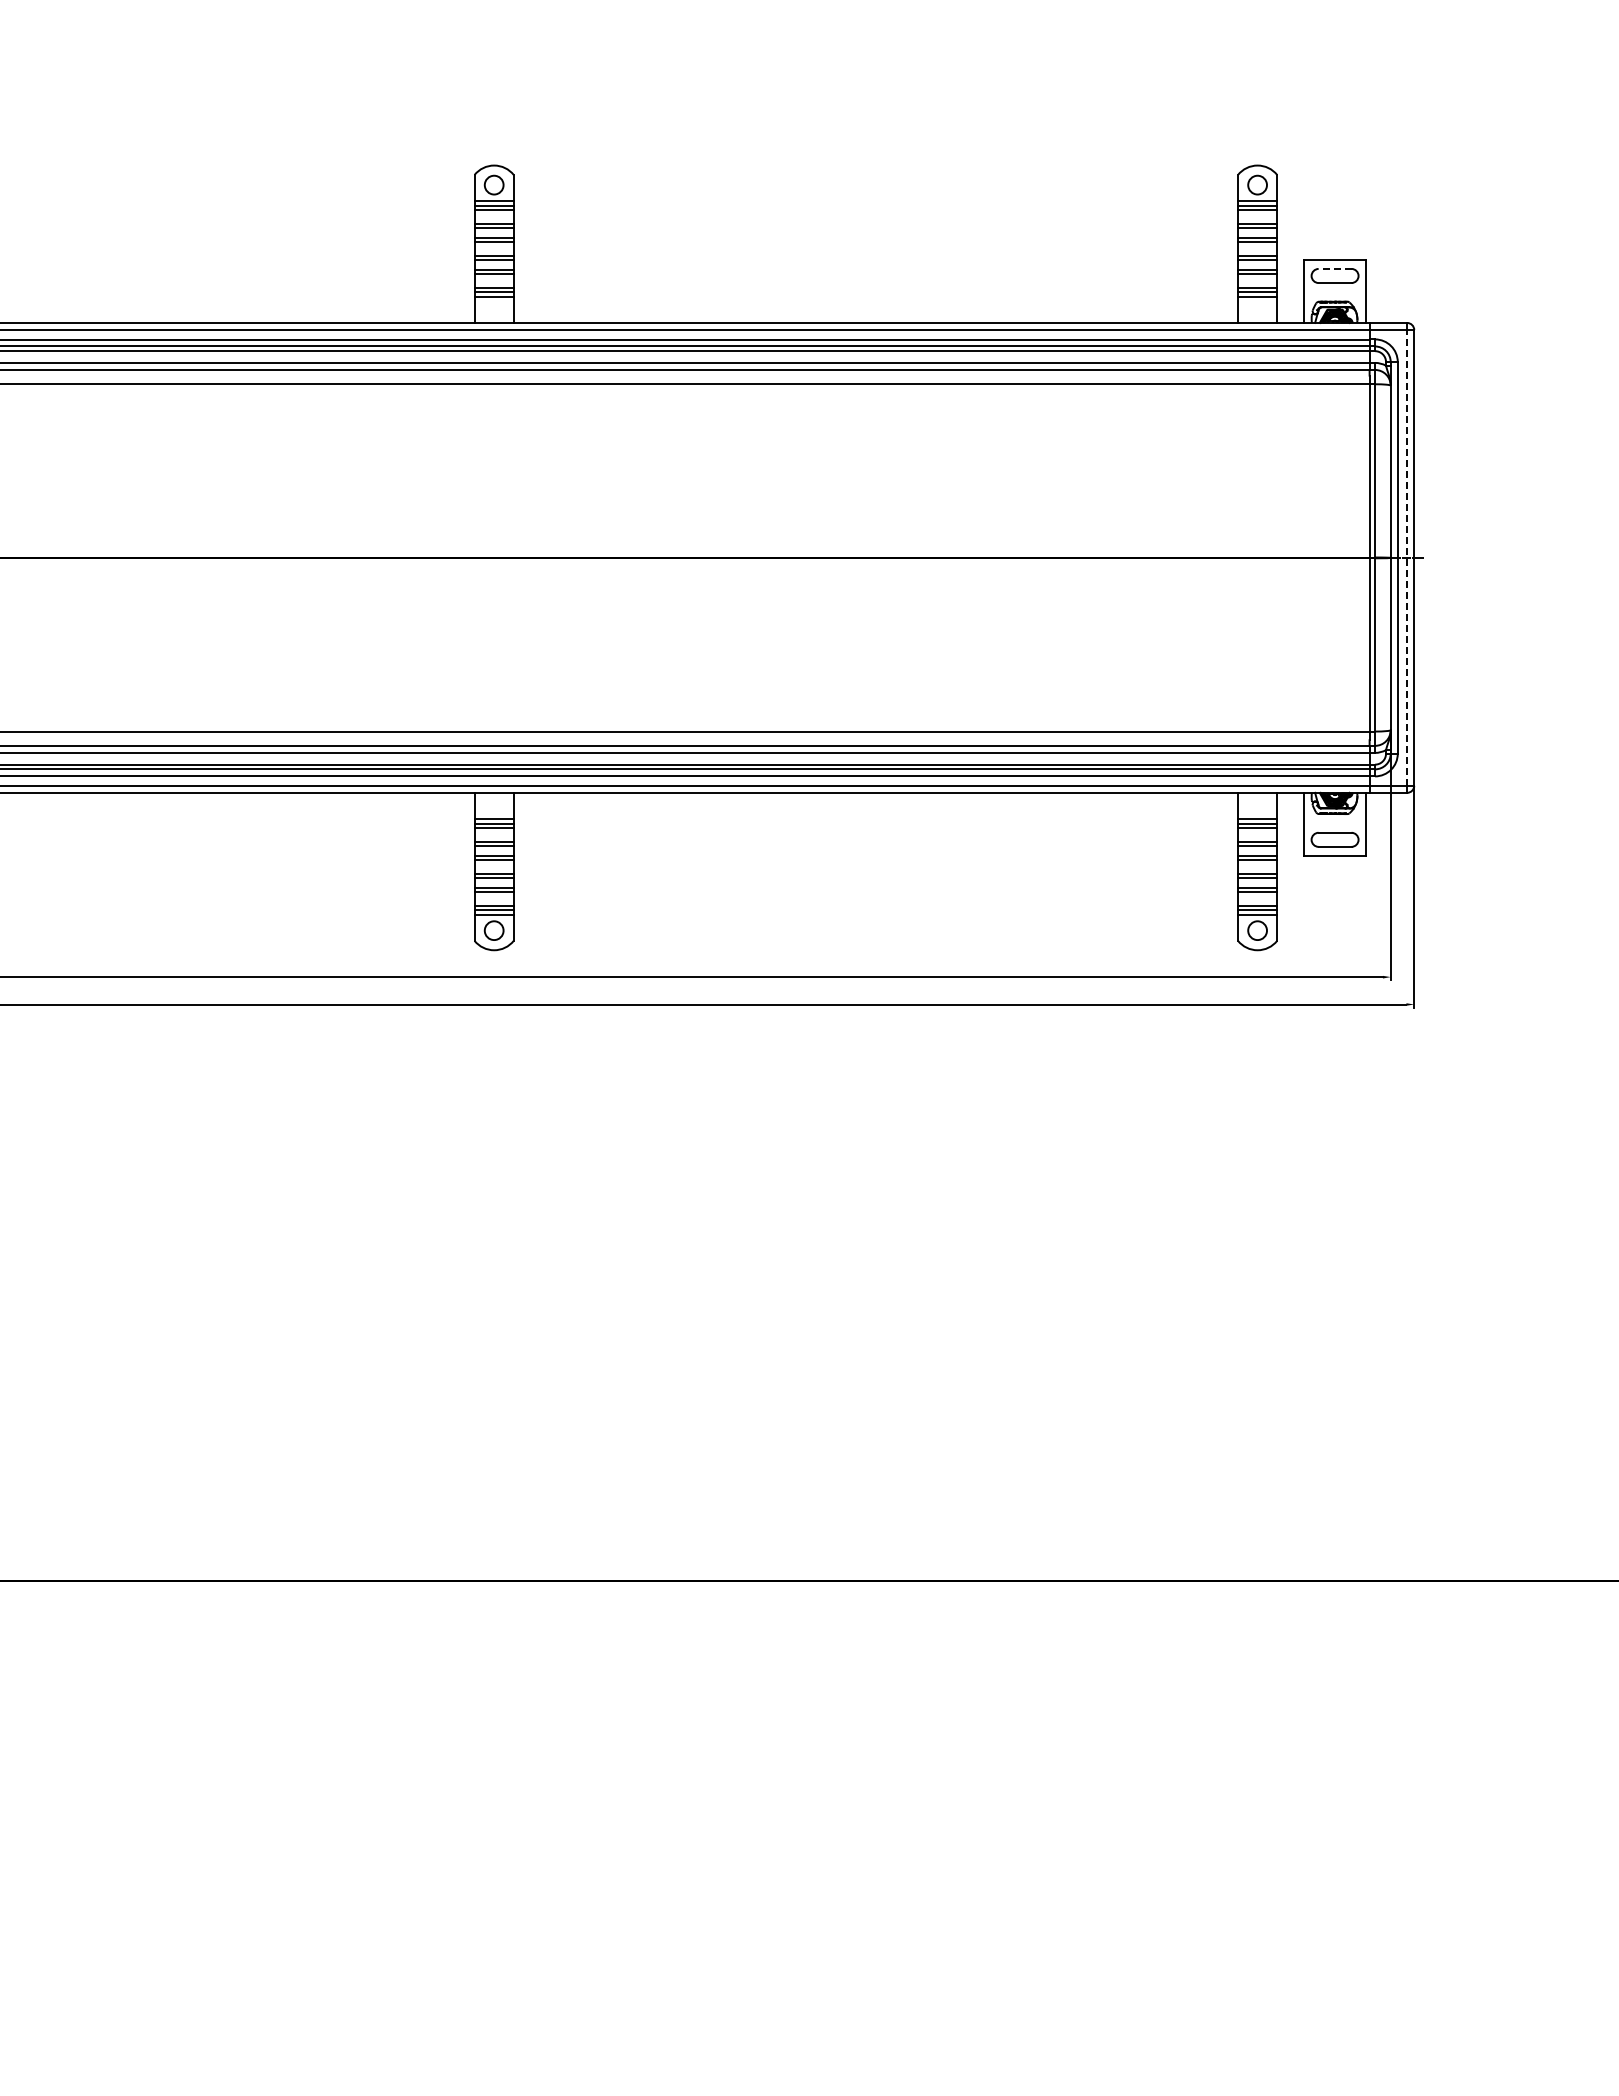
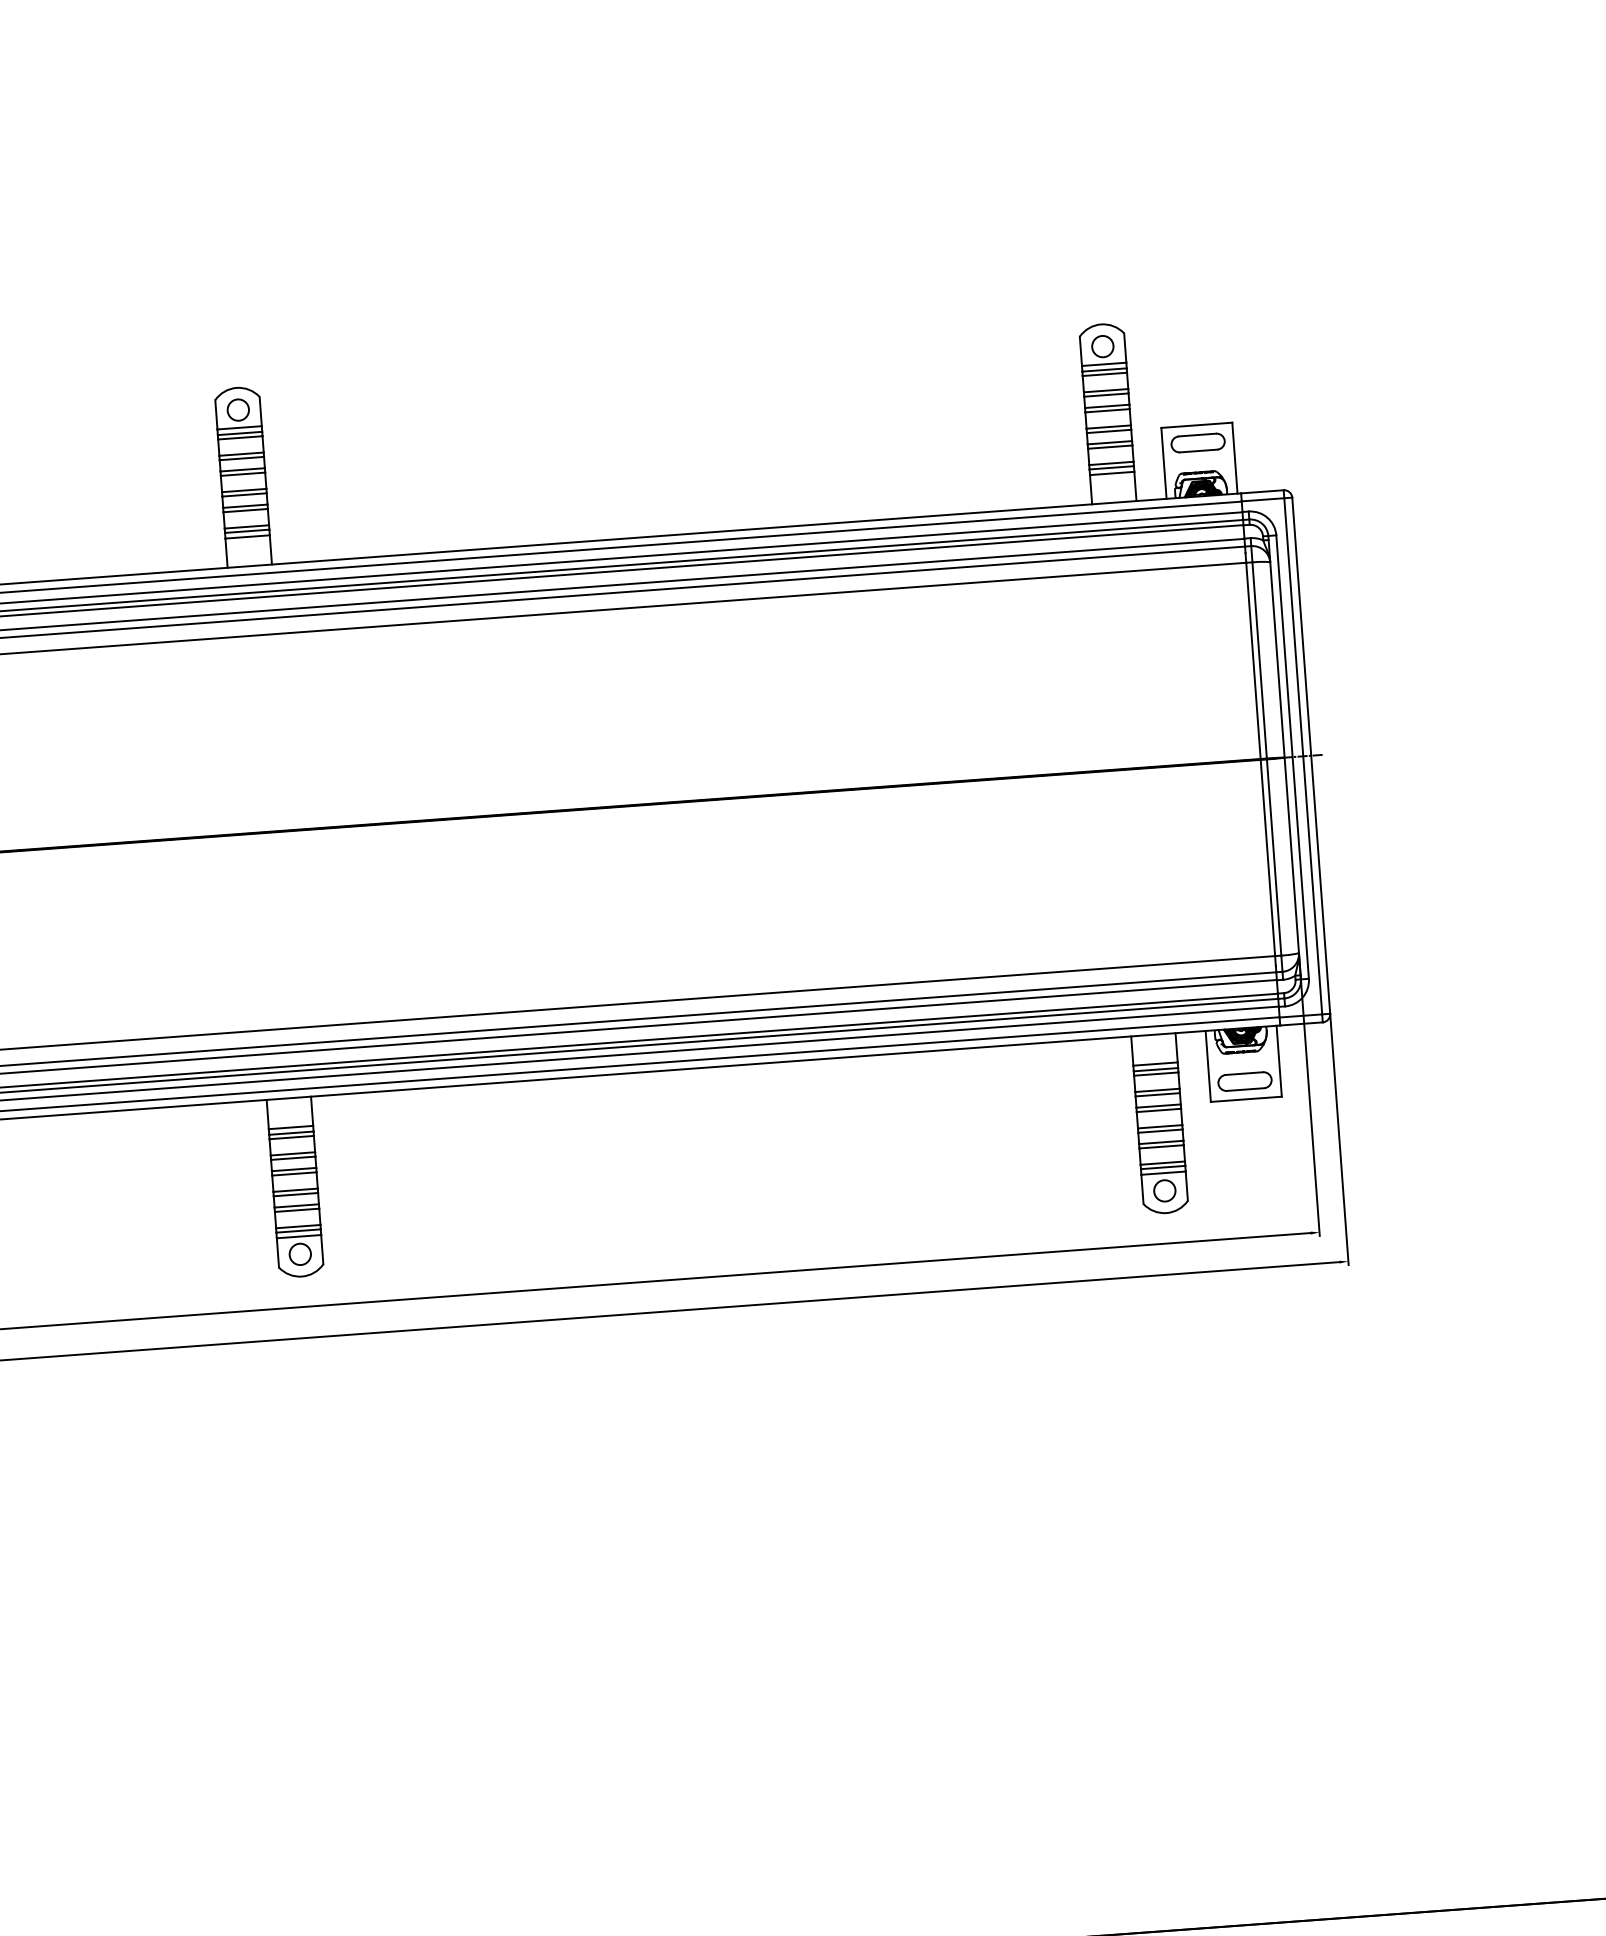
line: (1334, 268) -> (1196, 434), dashed -> solid
line: (1407, 557) -> (1303, 755), dashed -> solid

